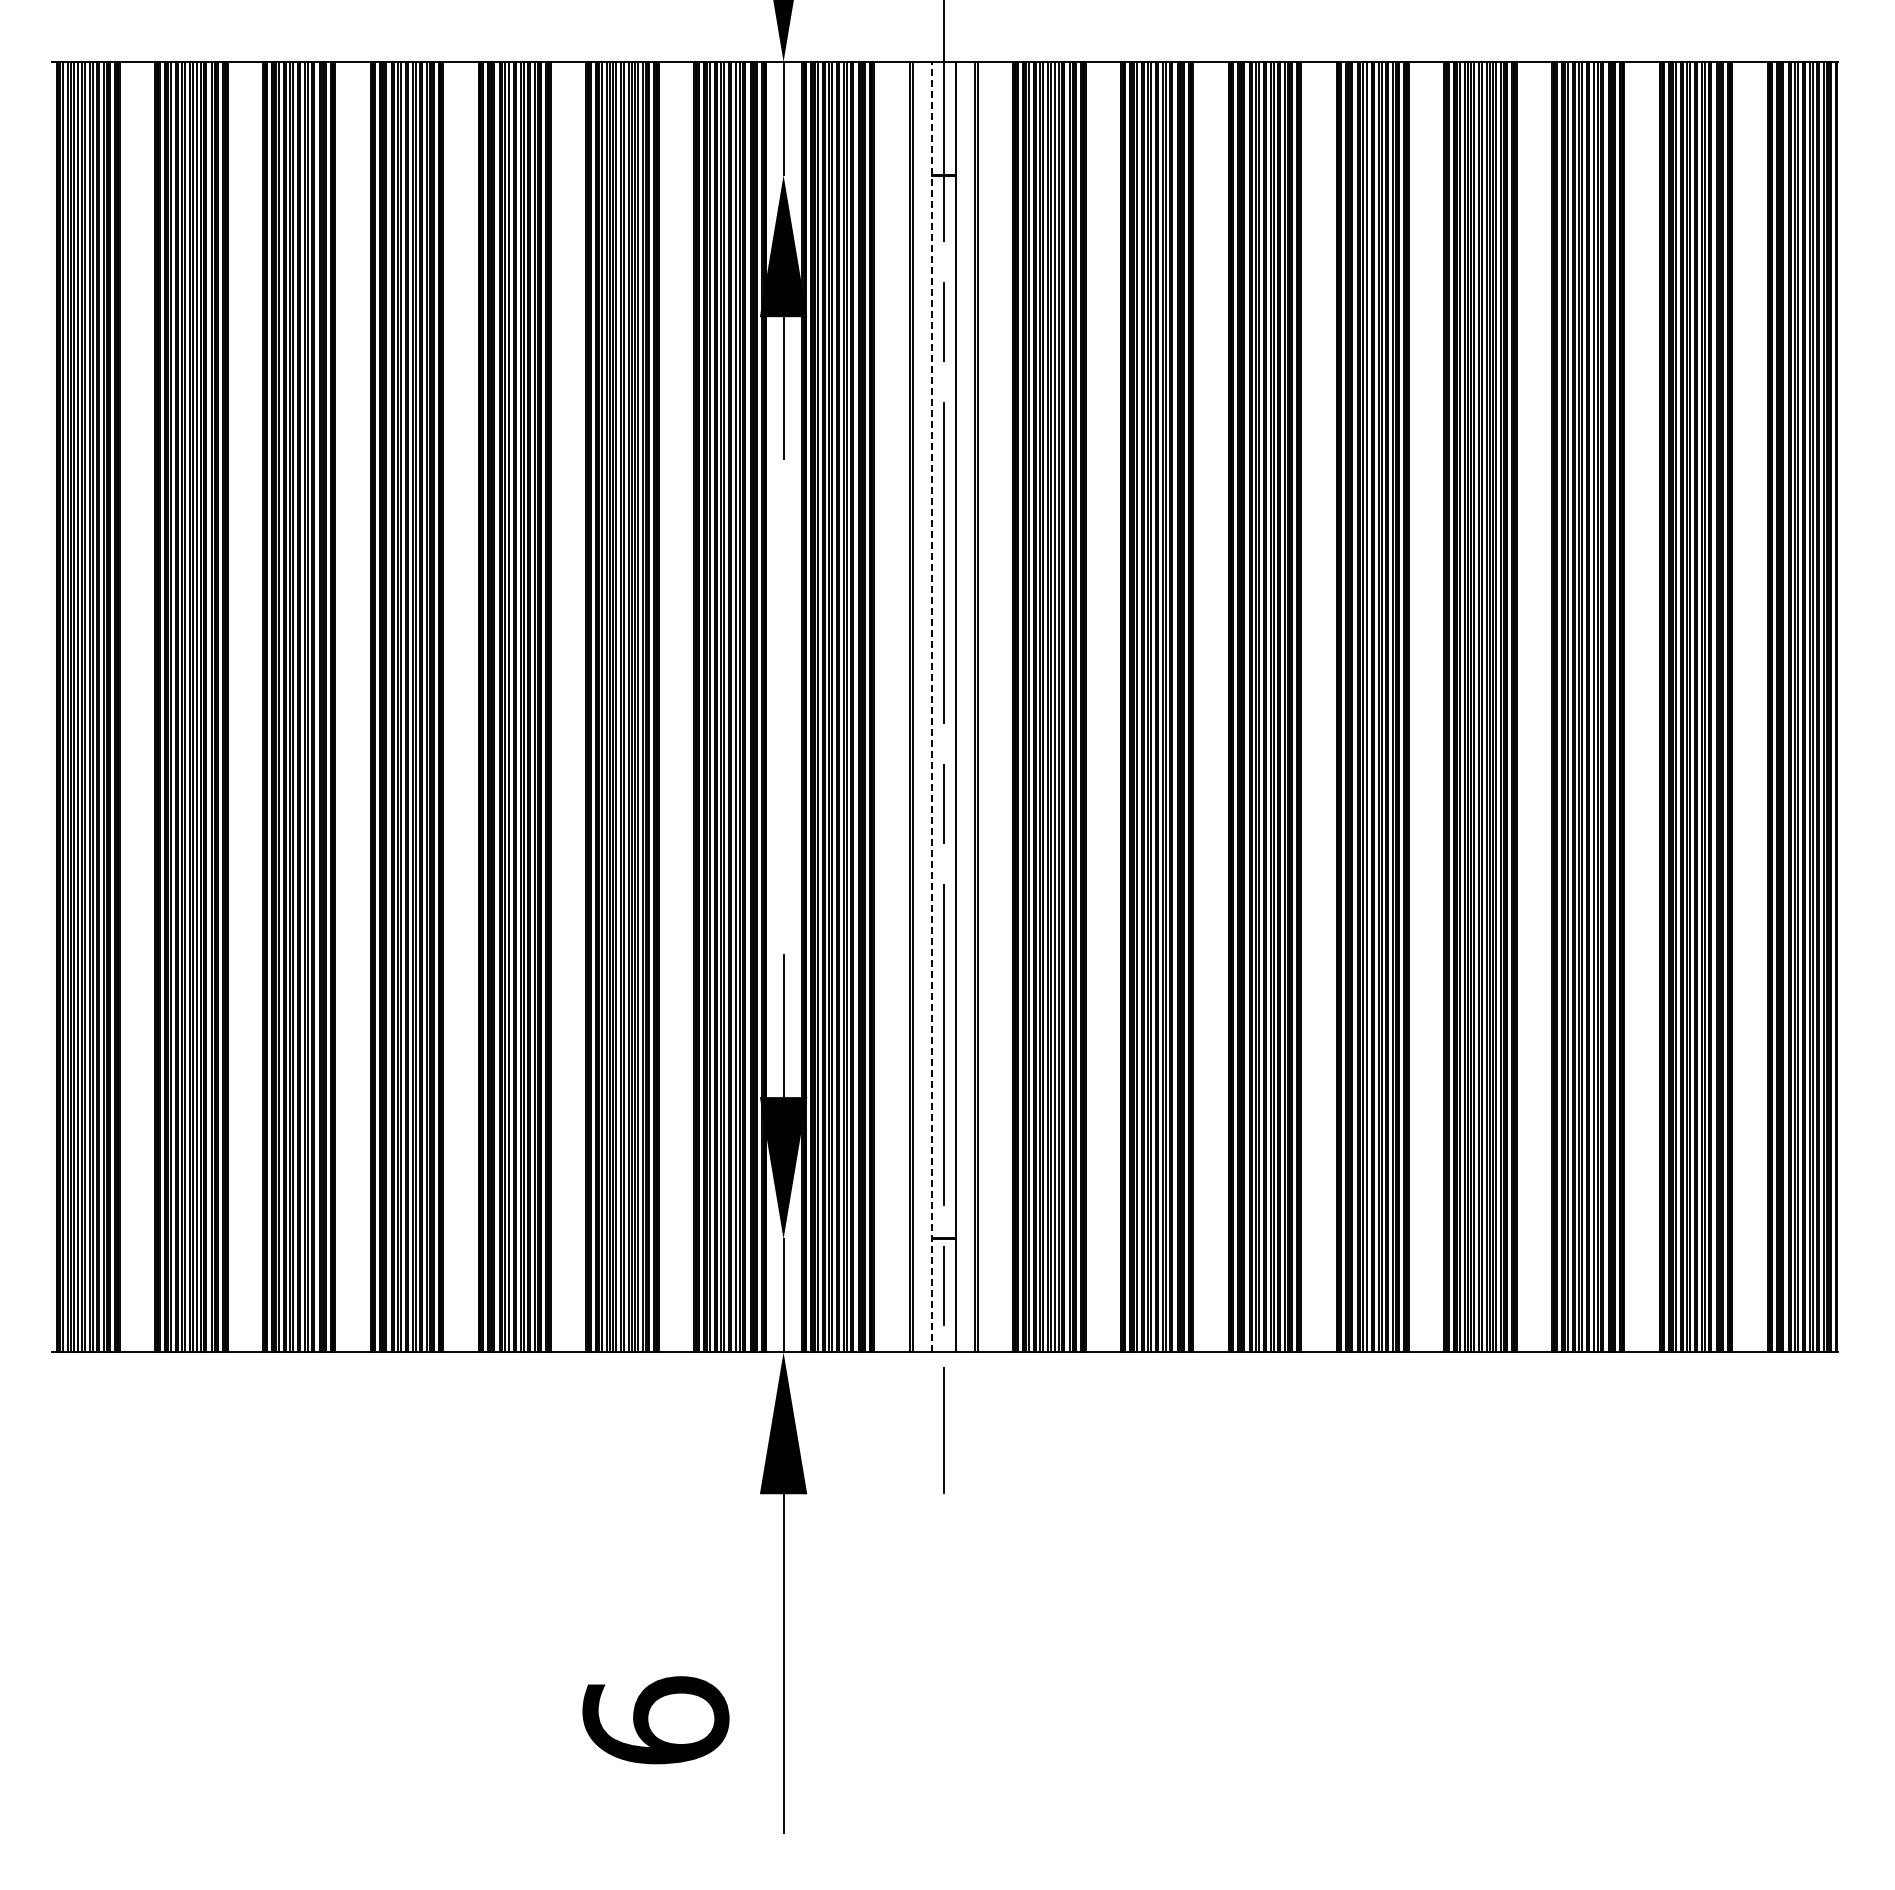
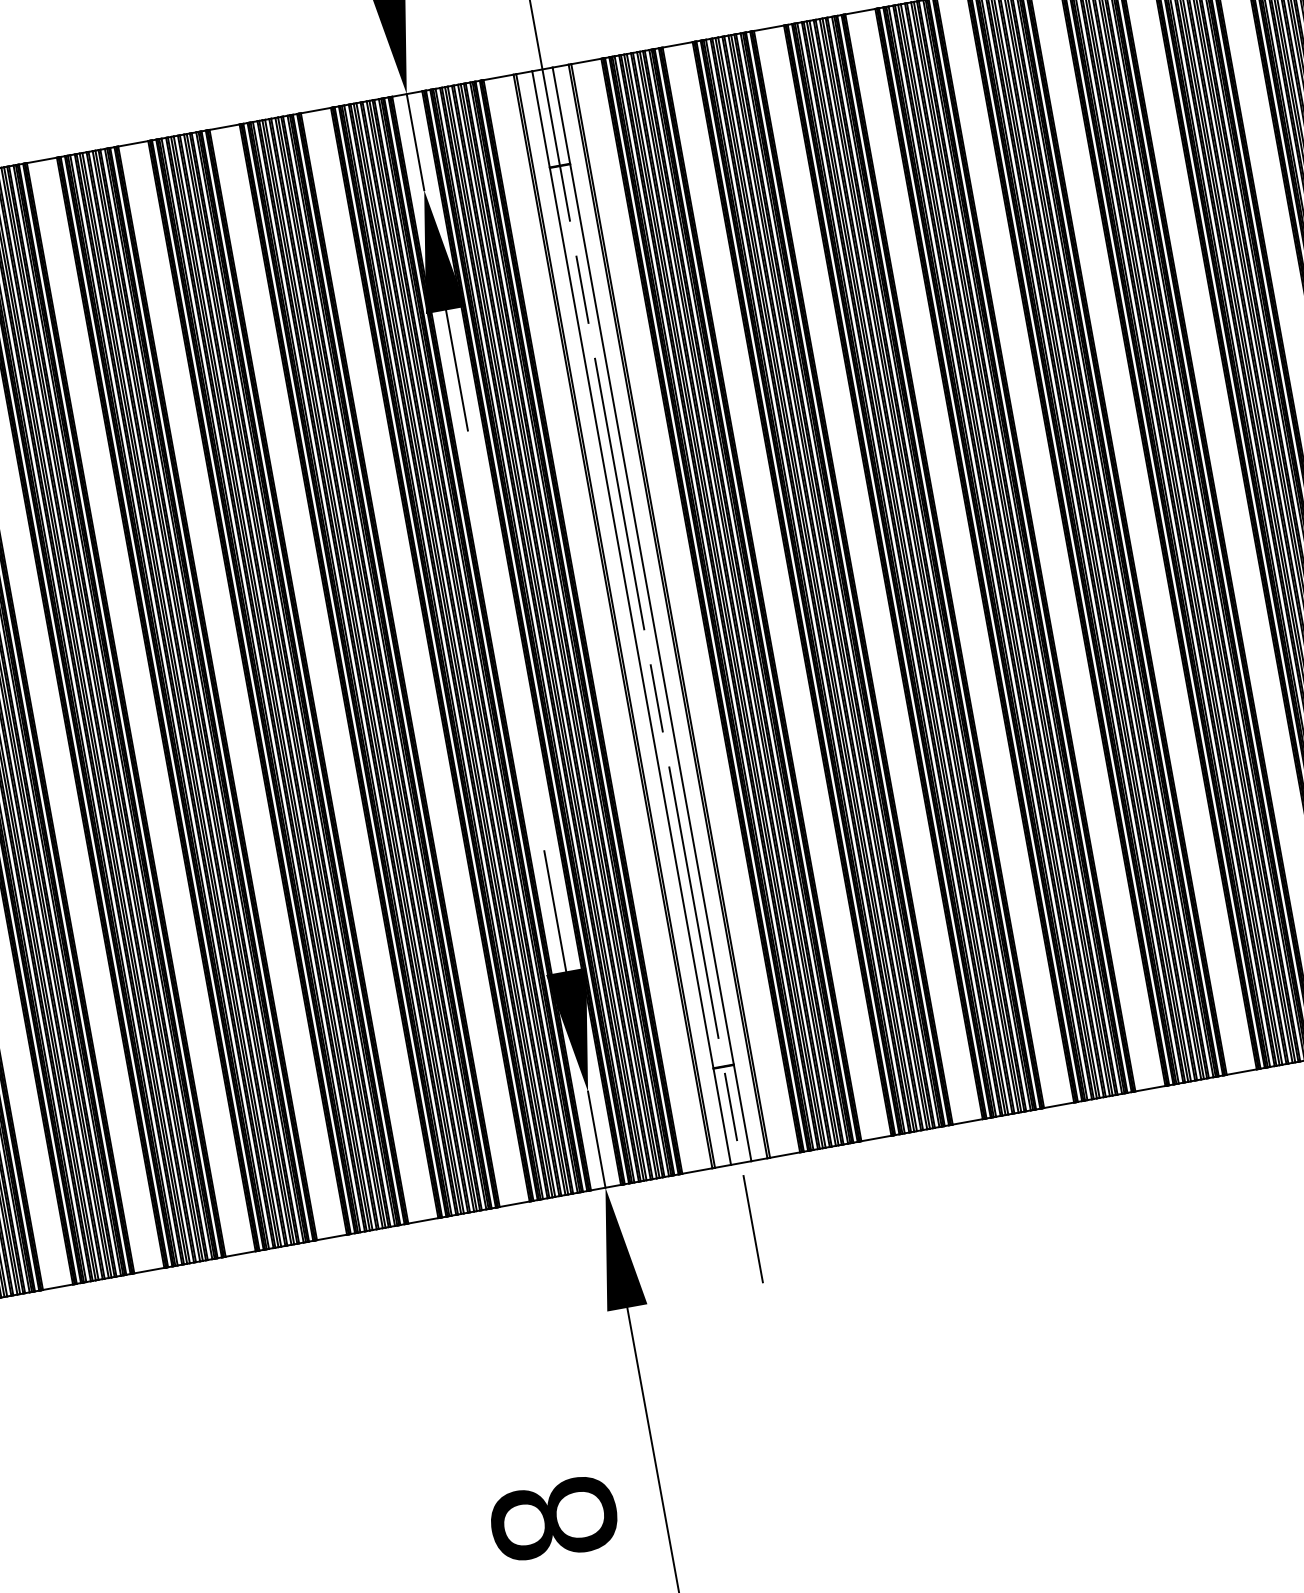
line: (931, 706) -> (631, 617), dashed -> solid
text: (655, 1720) -> (553, 1519), 6 -> 8

